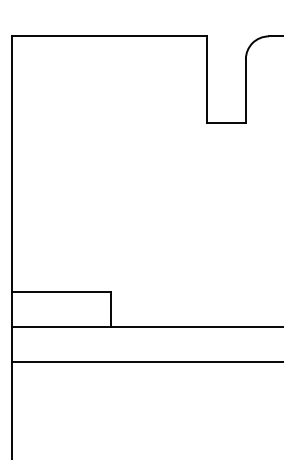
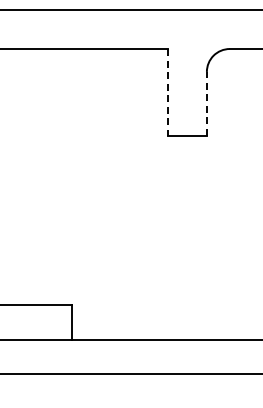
line: (206, 79) -> (167, 92), solid -> dashed
line: (245, 90) -> (206, 103), solid -> dashed

